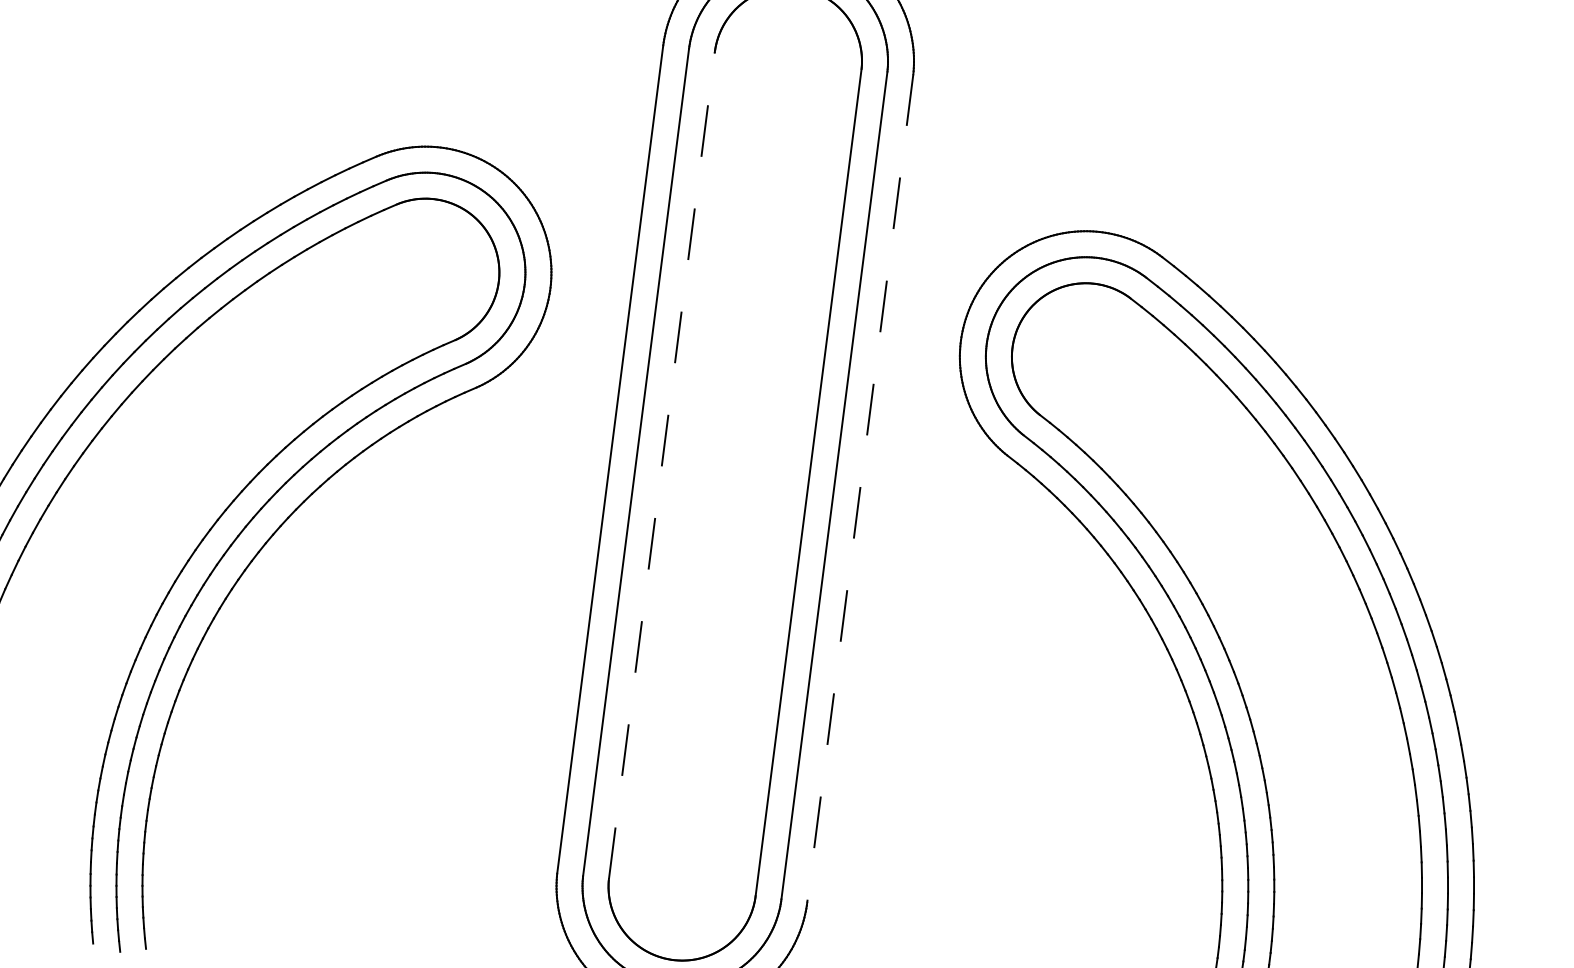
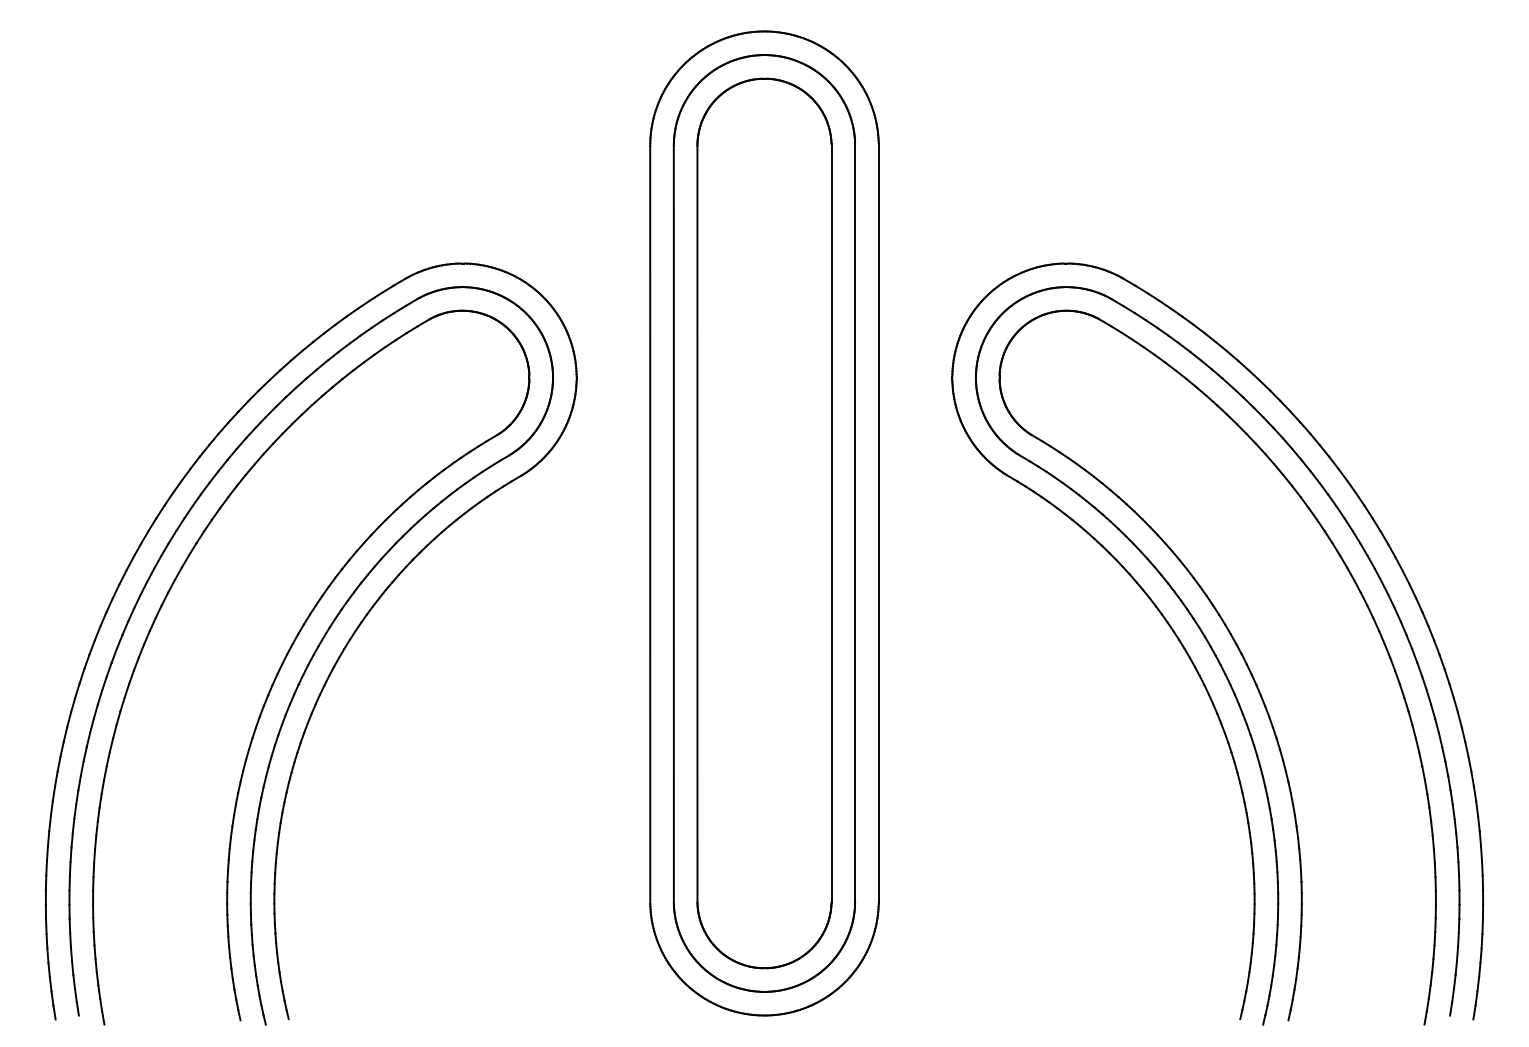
line: (662, 464) -> (697, 523), dashed -> solid
line: (859, 488) -> (878, 522), dashed -> solid

